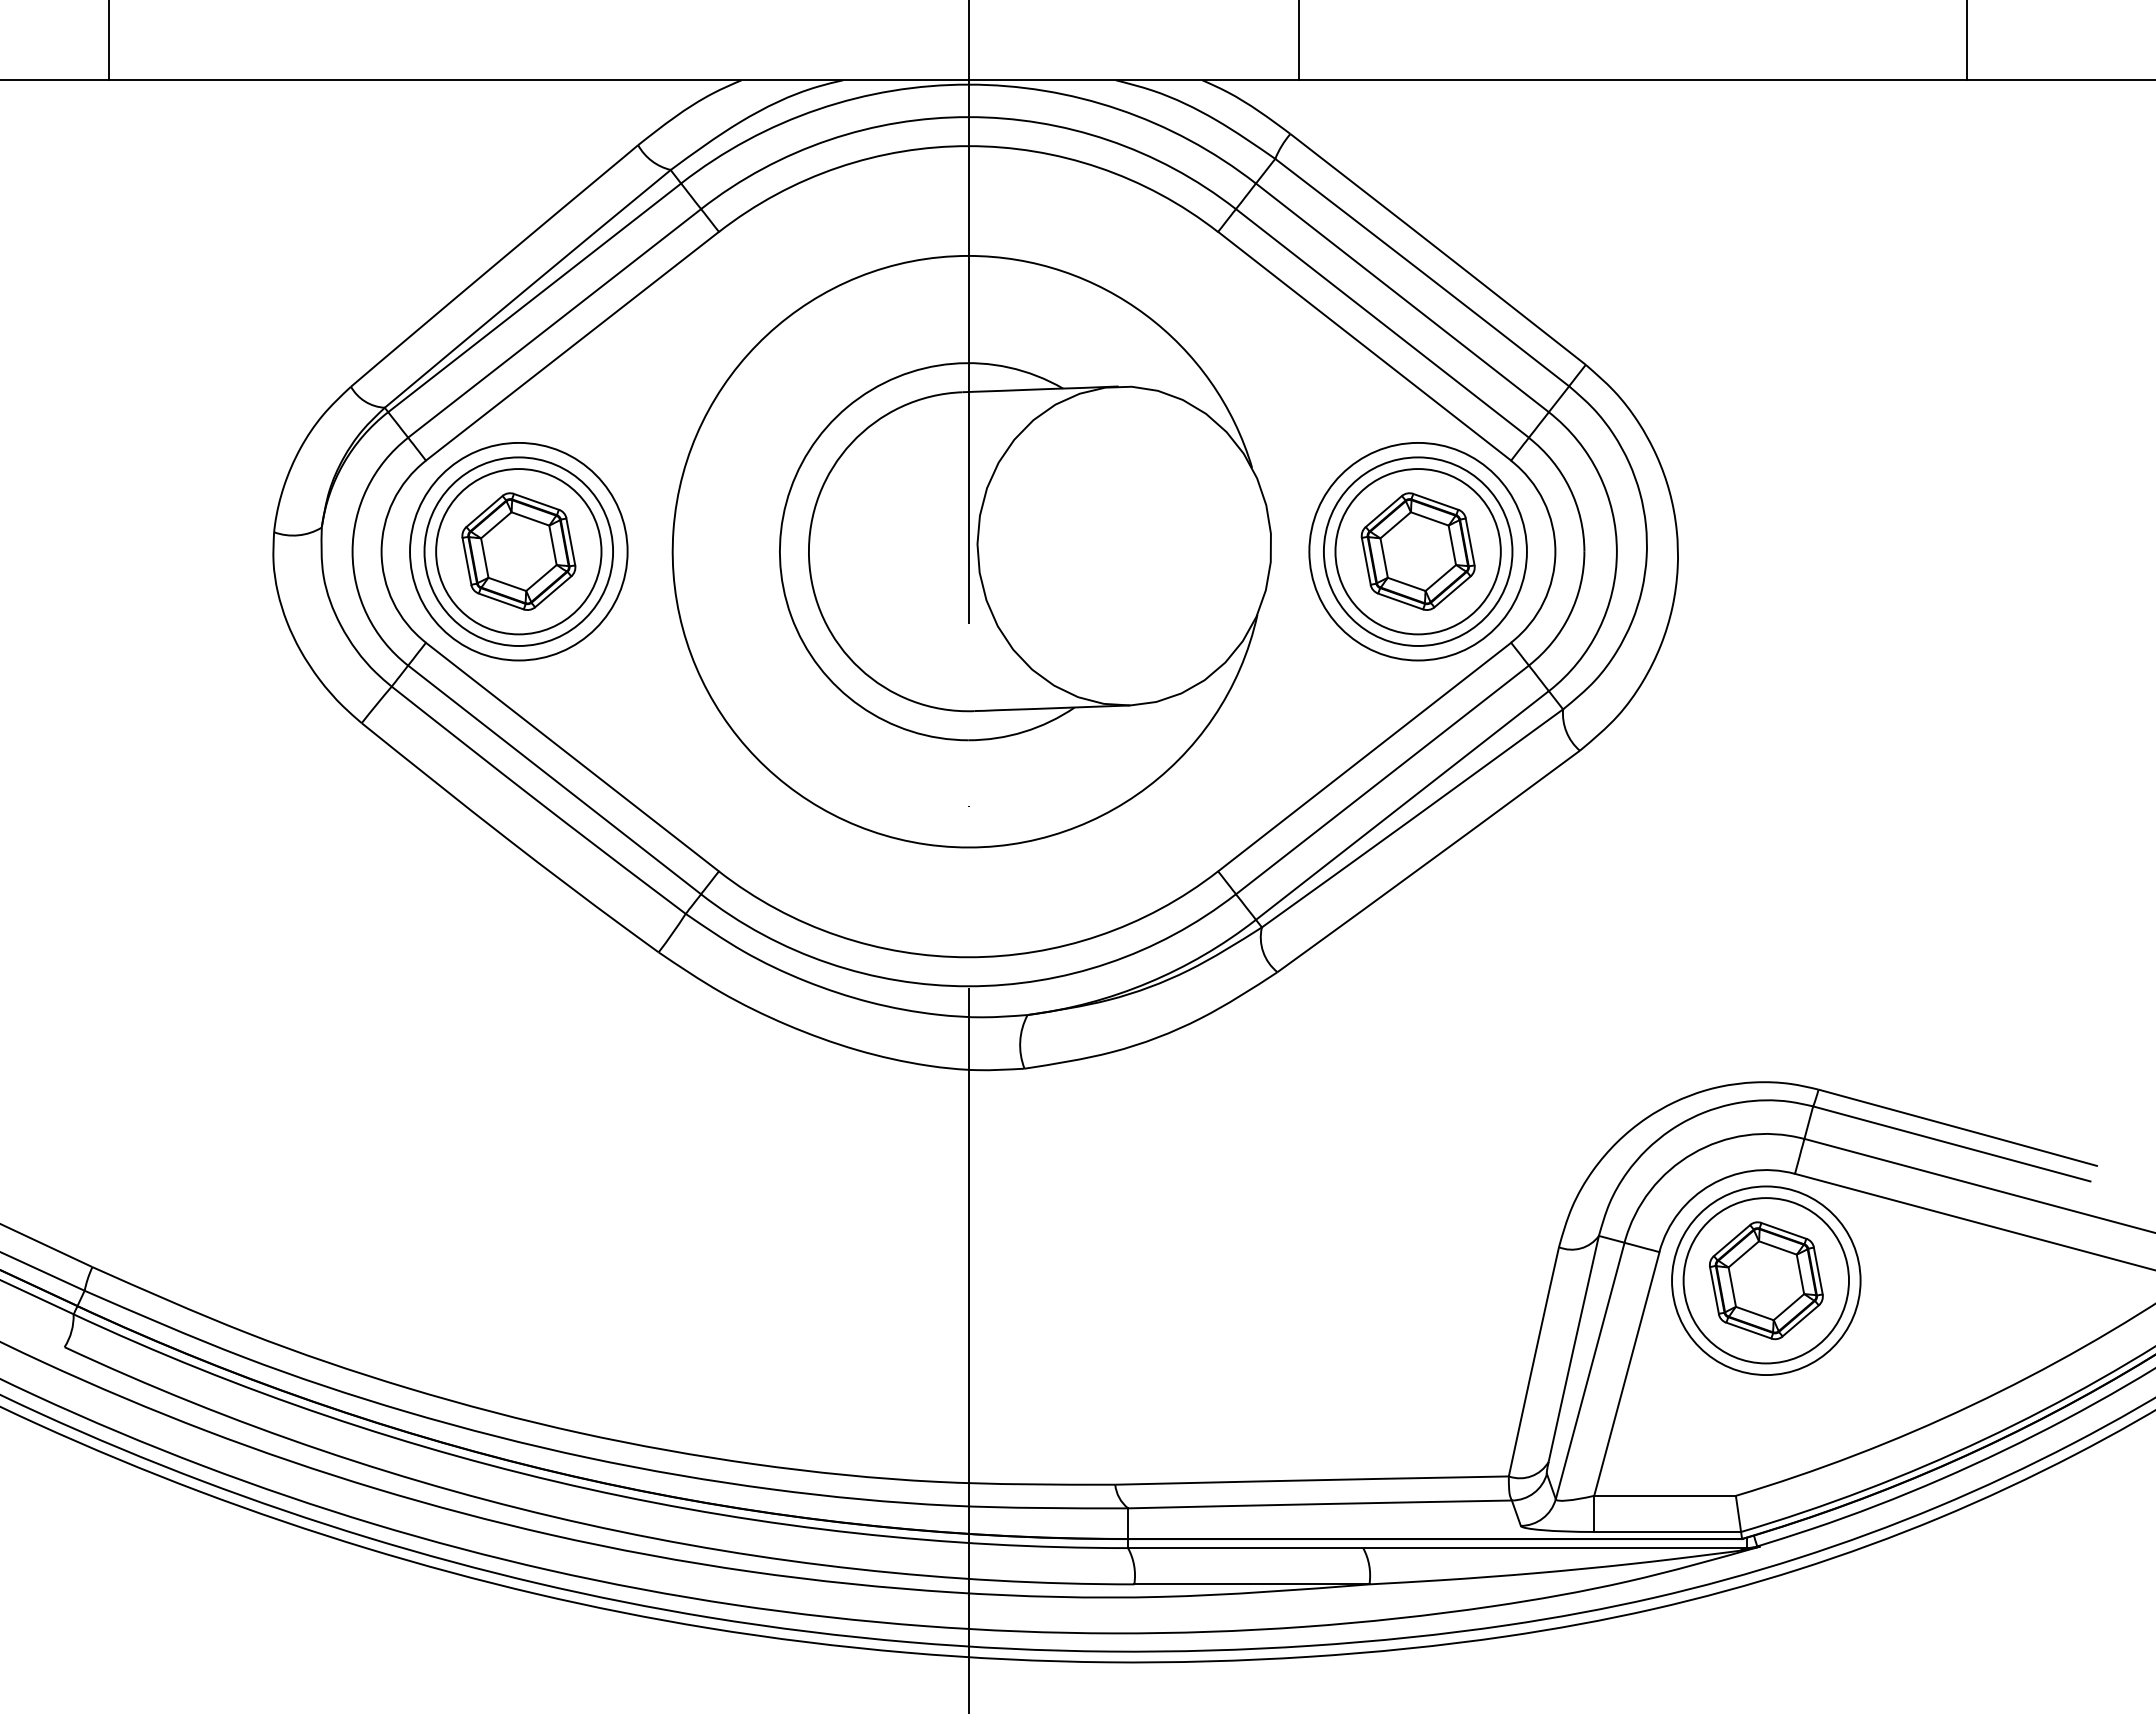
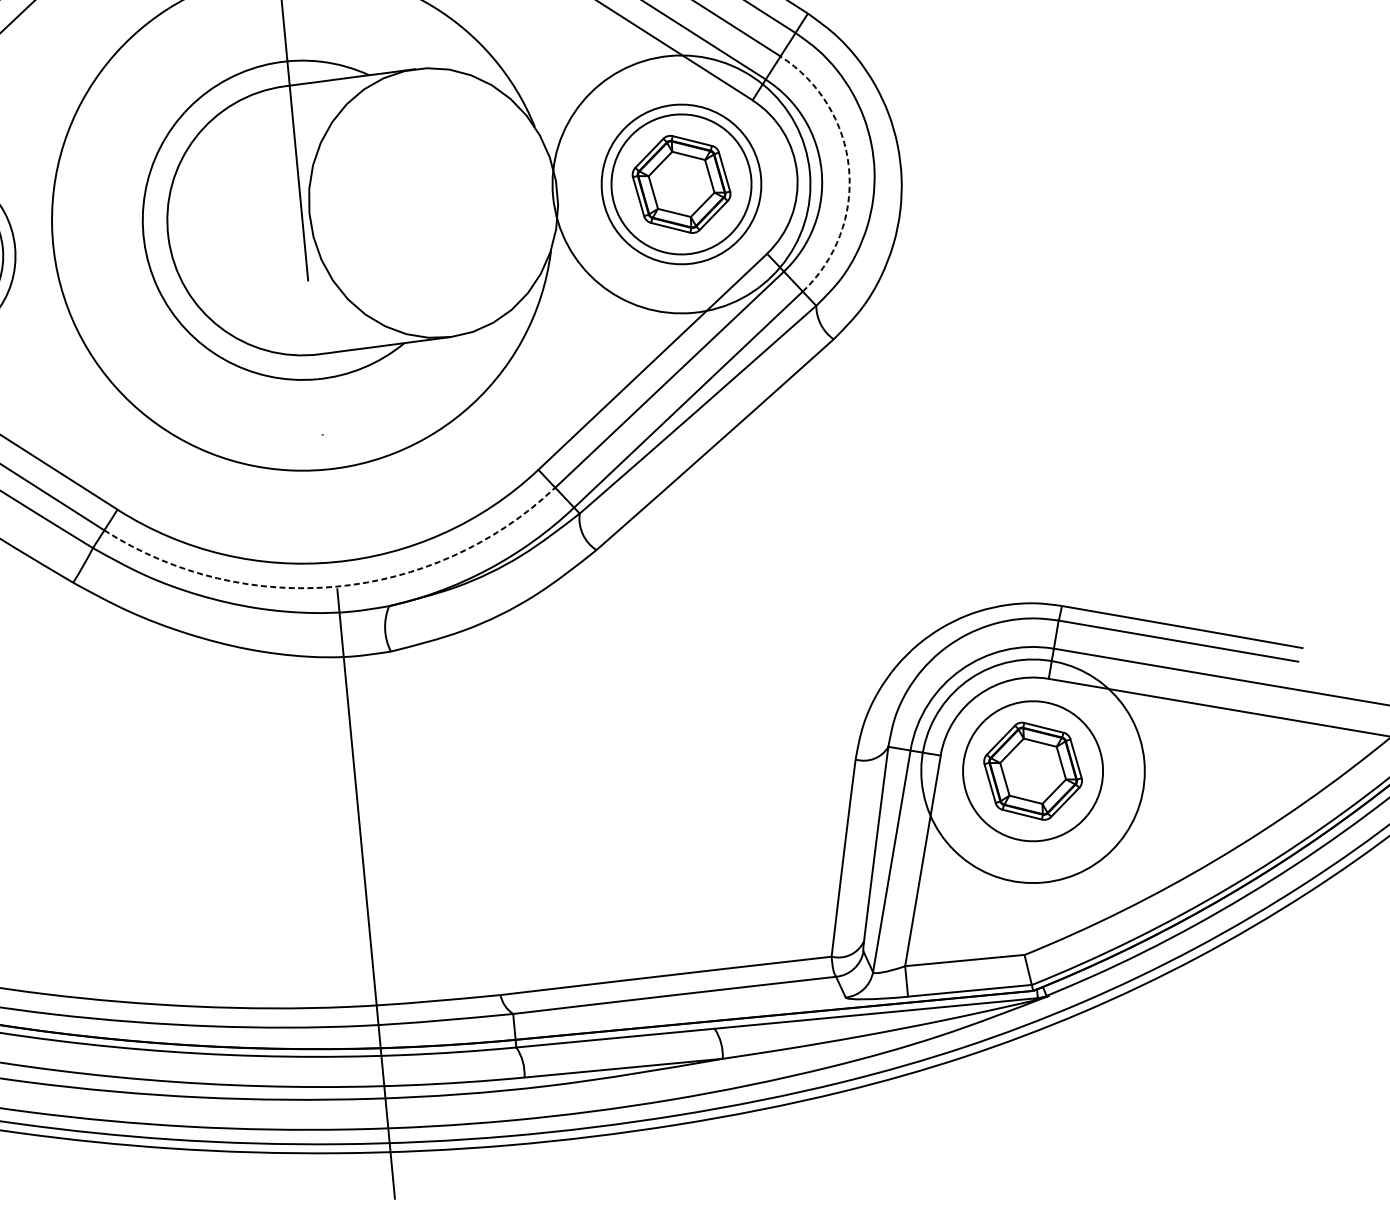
circle: (1417, 551) -> (680, 184), size x1.4
arc: (1616, 551) -> (848, 168), solid -> dashed
arc: (968, 986) -> (337, 586), solid -> dashed
circle: (1766, 1280) -> (1033, 771), size x1.4

